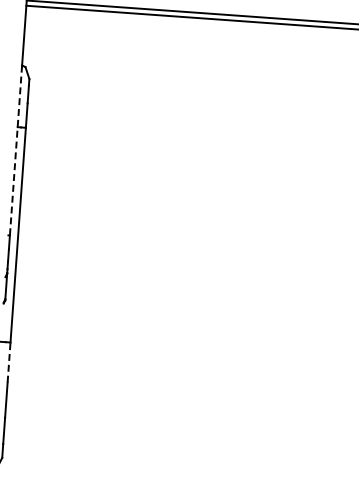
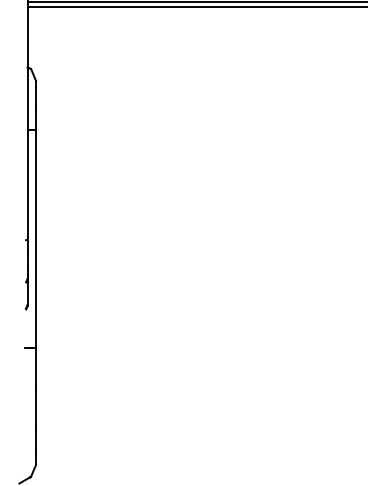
line: (15, 151) -> (27, 154), dashed -> solid
line: (8, 361) -> (35, 367), dashed -> solid

